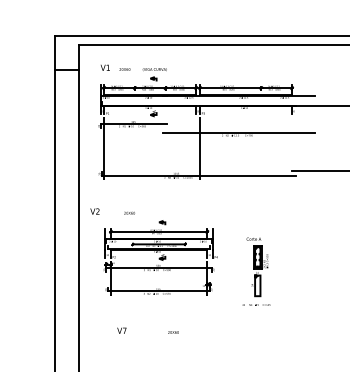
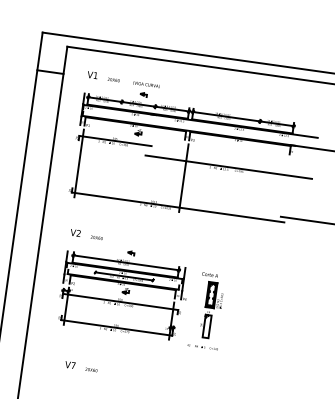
text: (94, 211) -> (75, 232), moved
part: (256, 271) -> (207, 310), moved
text: (173, 332) -> (91, 370), moved

